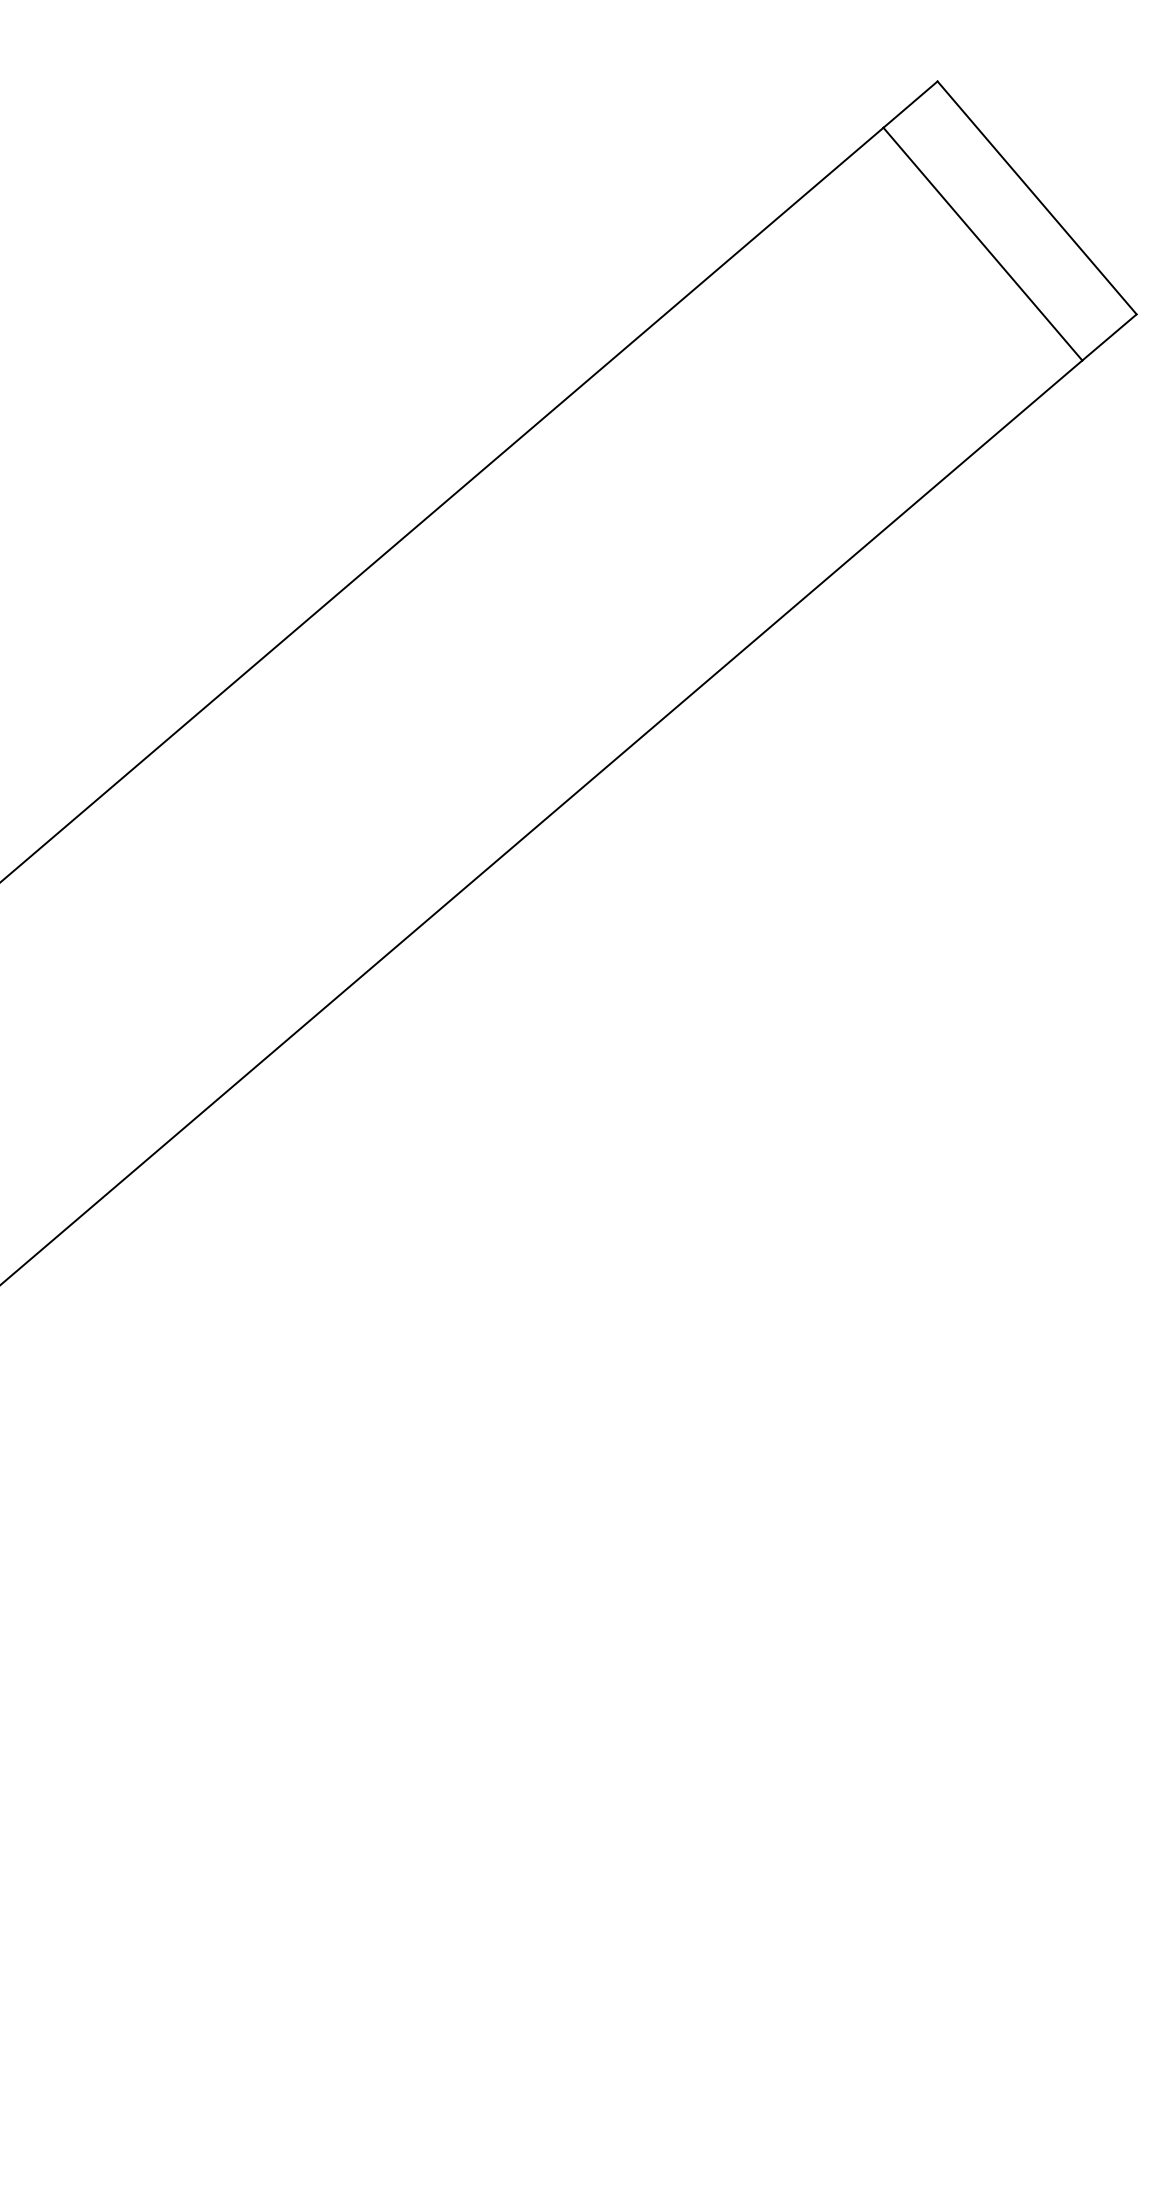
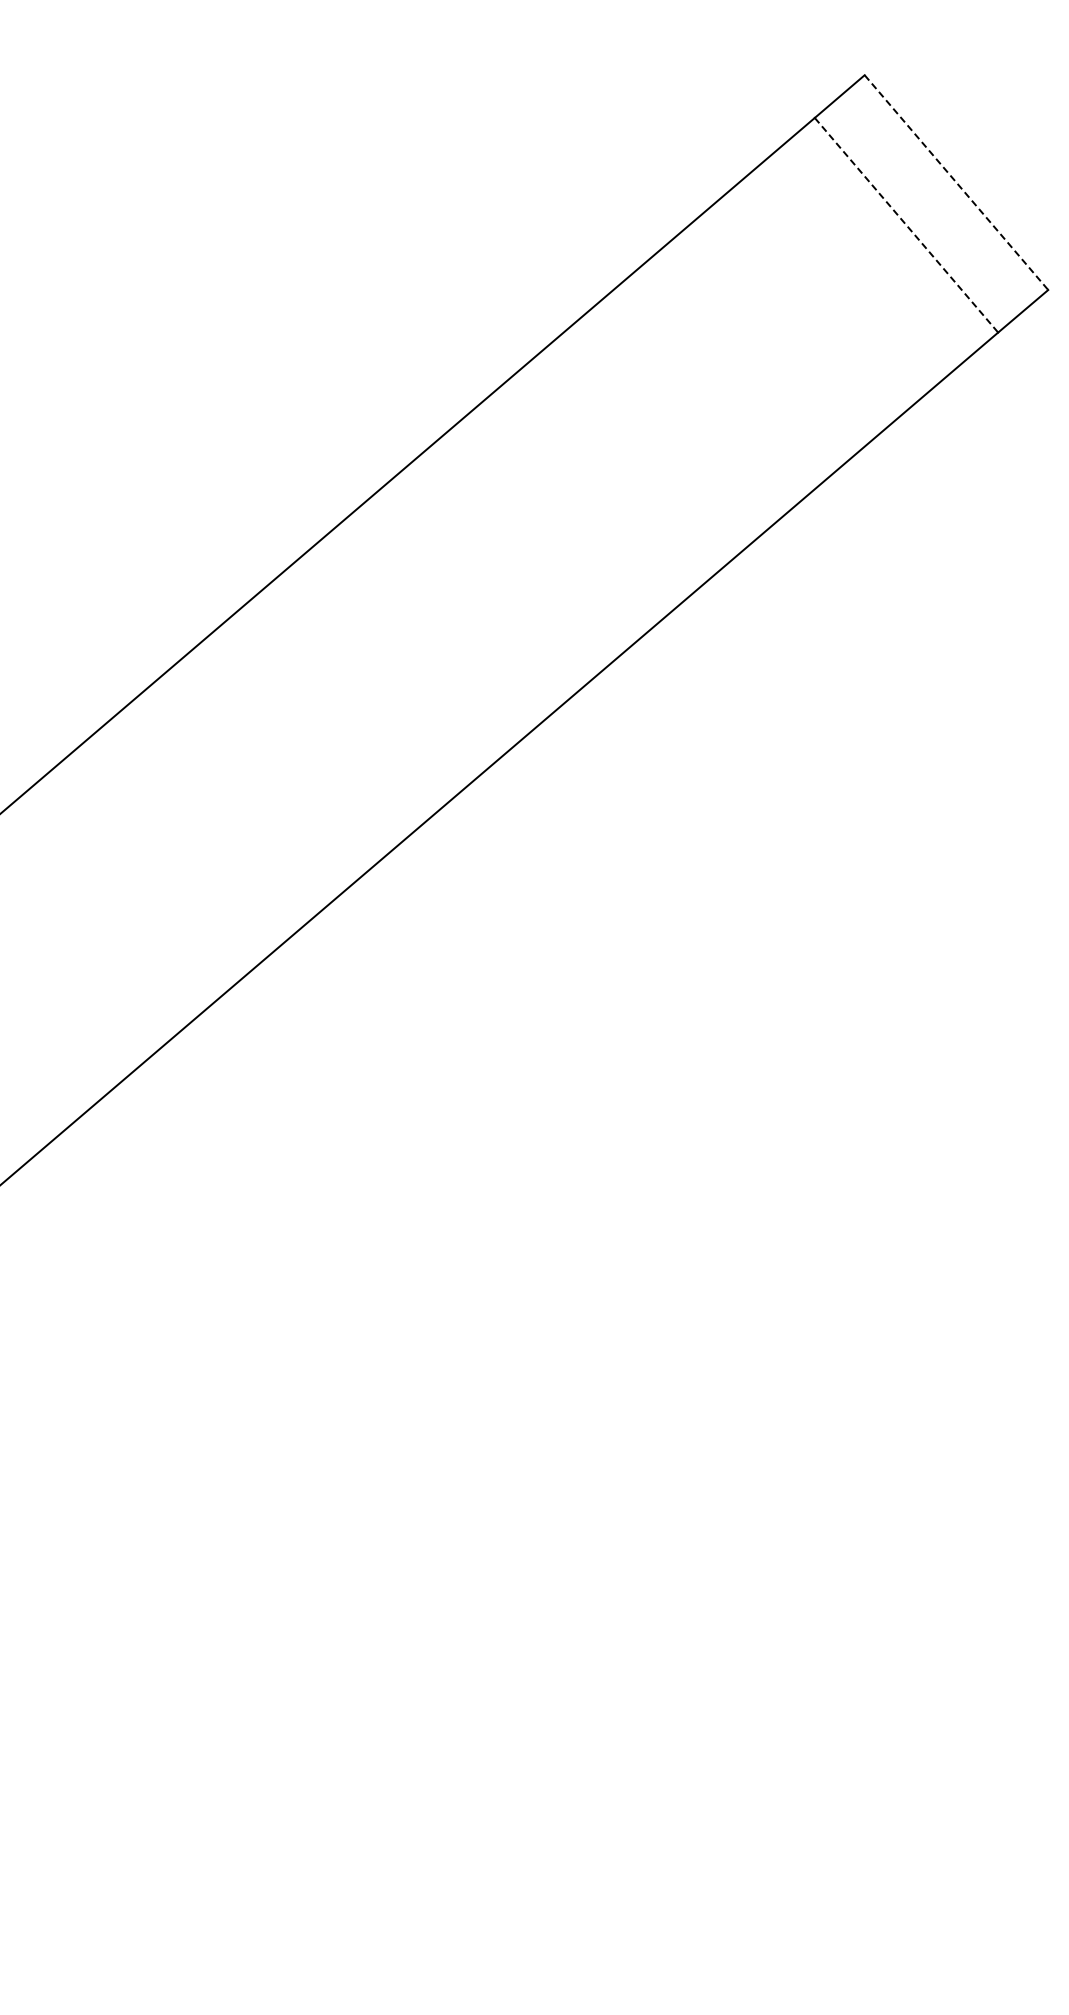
line: (1037, 198) -> (956, 183), solid -> dashed
line: (982, 244) -> (906, 225), solid -> dashed

